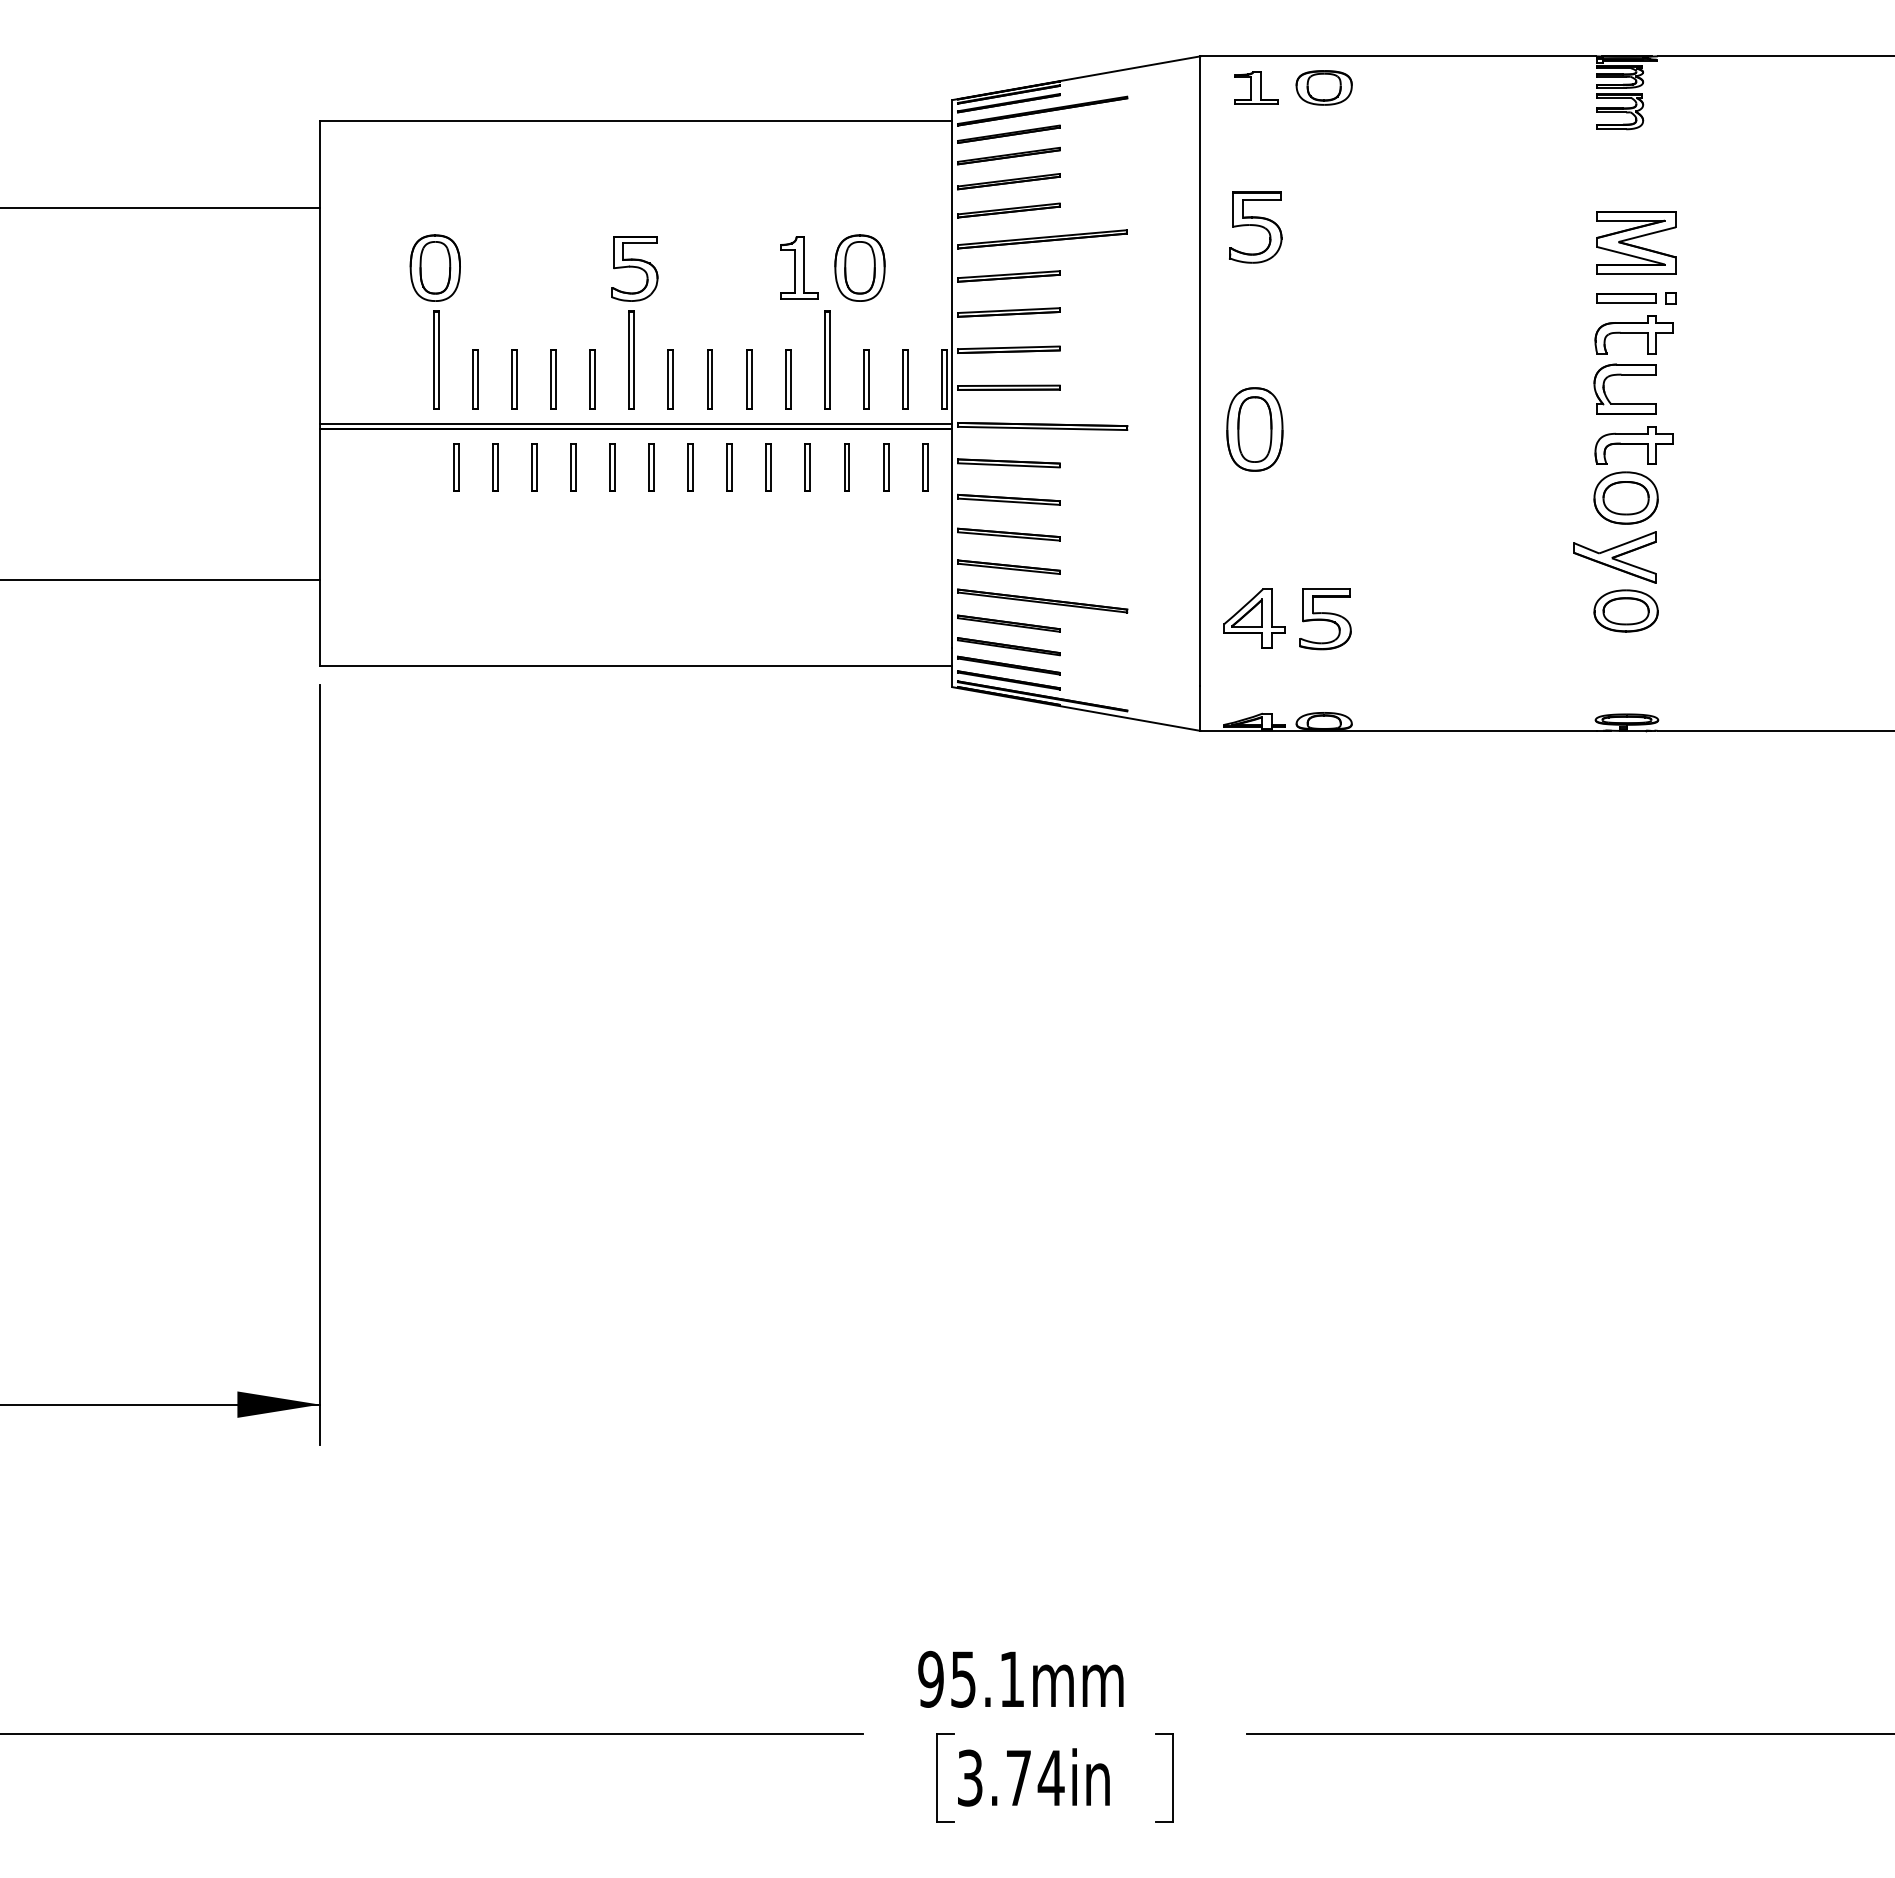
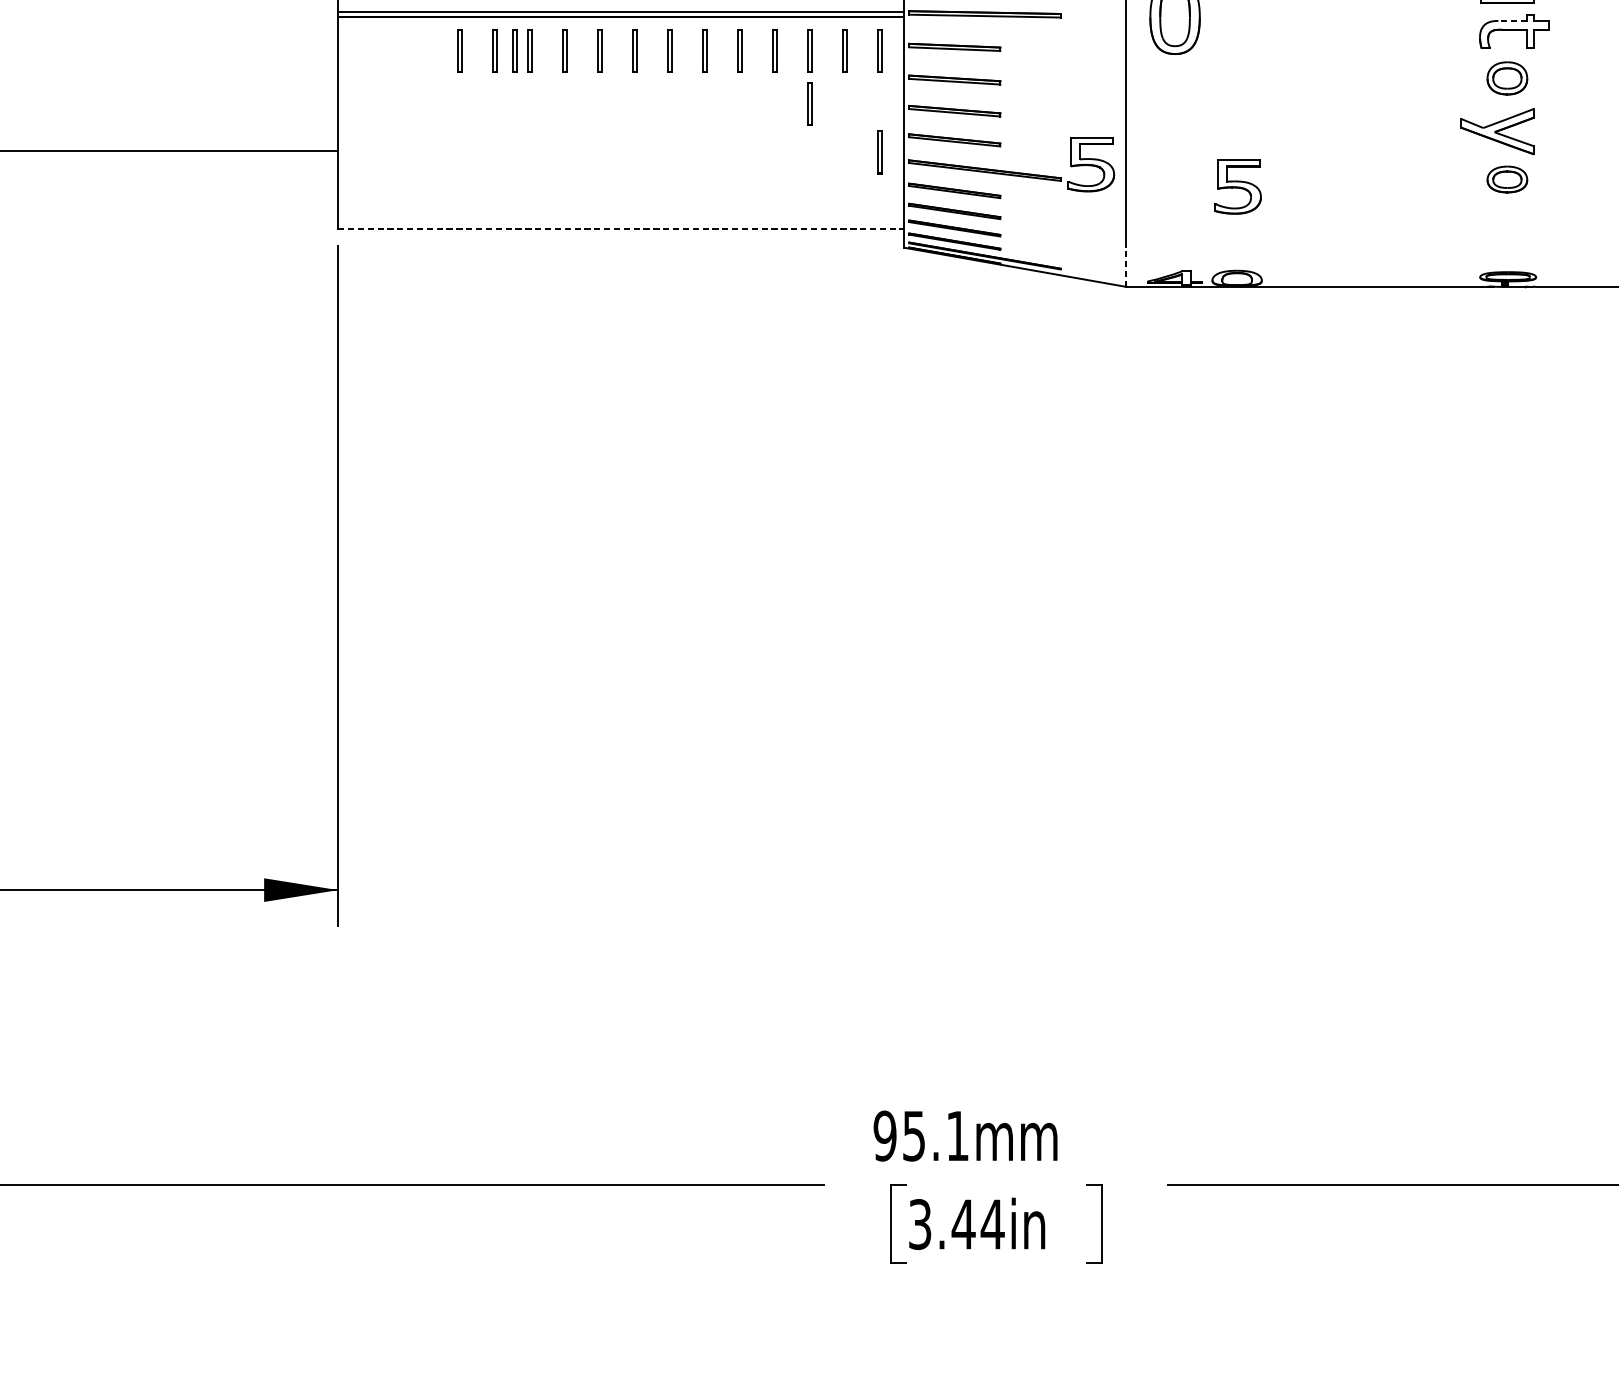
line: (1631, 433) -> (1512, 20), solid -> dashed
part: (517, 467) -> (514, 51), added
part: (1625, 497) -> (1506, 77), size x0.7
part: (846, 526) -> (809, 103), added
part: (925, 580) -> (880, 152), added
part: (1161, 594) -> (1091, 164), added
part: (1625, 610) -> (1506, 179), size x0.7
part: (1254, 618) -> (1174, 186), removed
line: (636, 666) -> (621, 229), solid -> dashed
line: (1200, 707) -> (1126, 265), solid -> dashed
text: (1018, 1777) -> (963, 1223), 3.74in -> 3.44in

